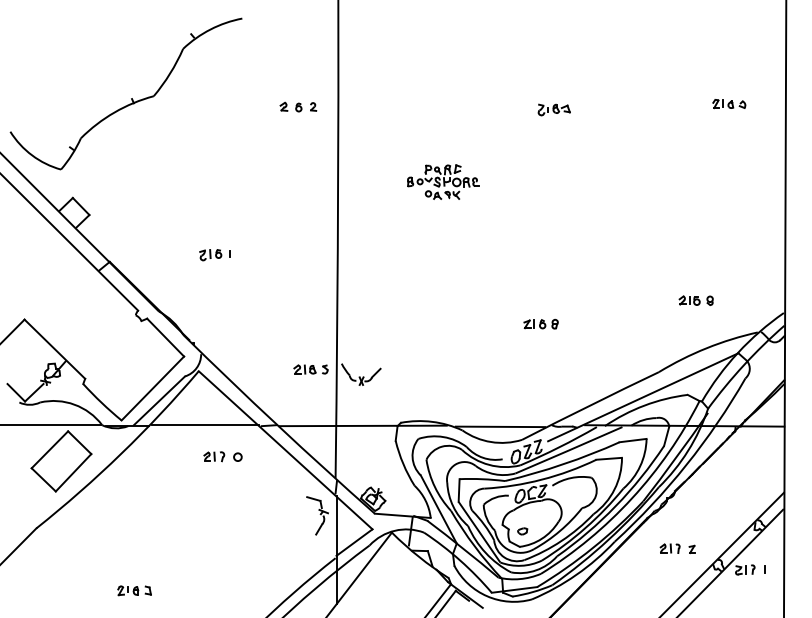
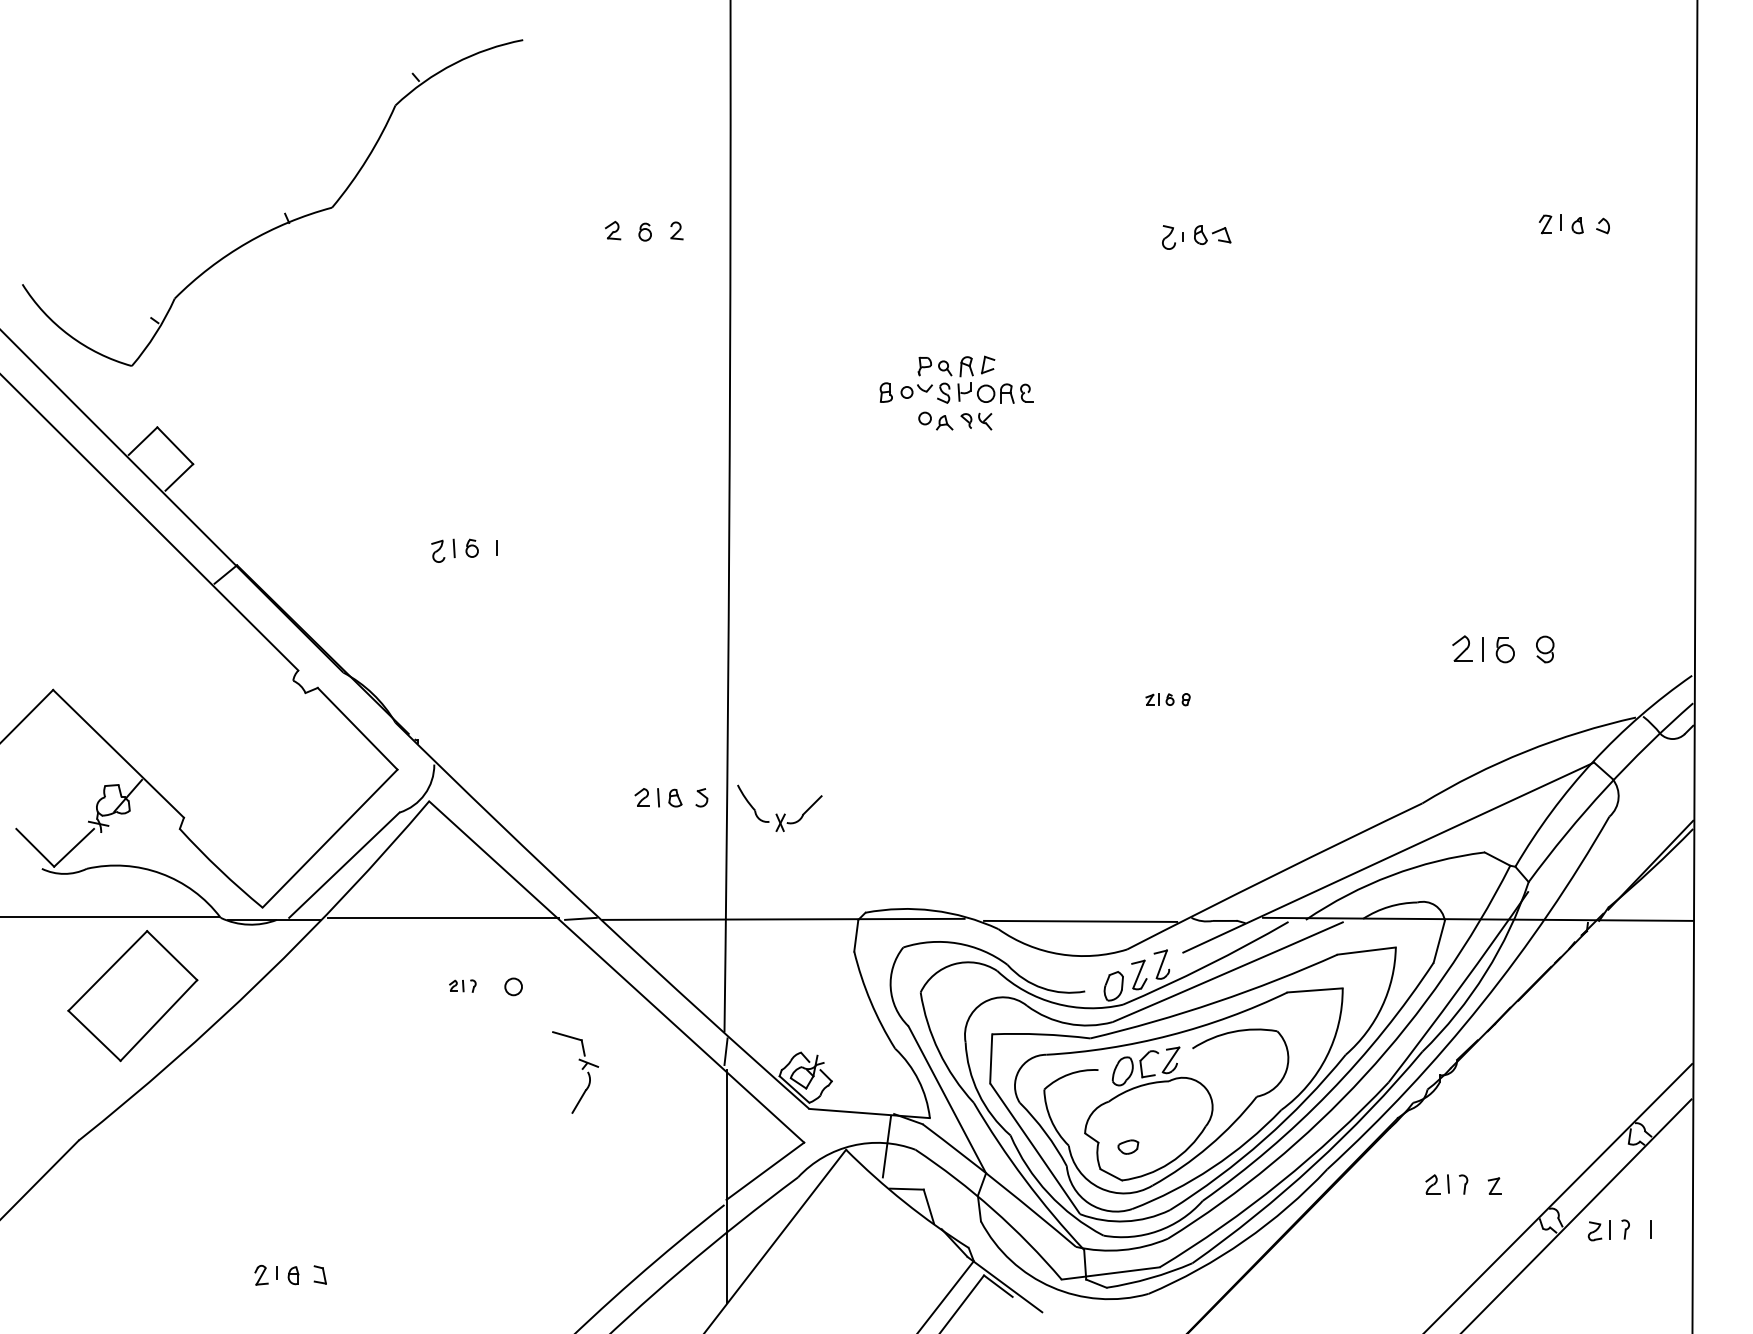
part: (695, 300) -> (1501, 648), size x1.4
part: (540, 323) -> (1166, 698), size x0.6
part: (214, 456) -> (463, 985), size x0.6
part: (317, 515) -> (575, 1071), moved

